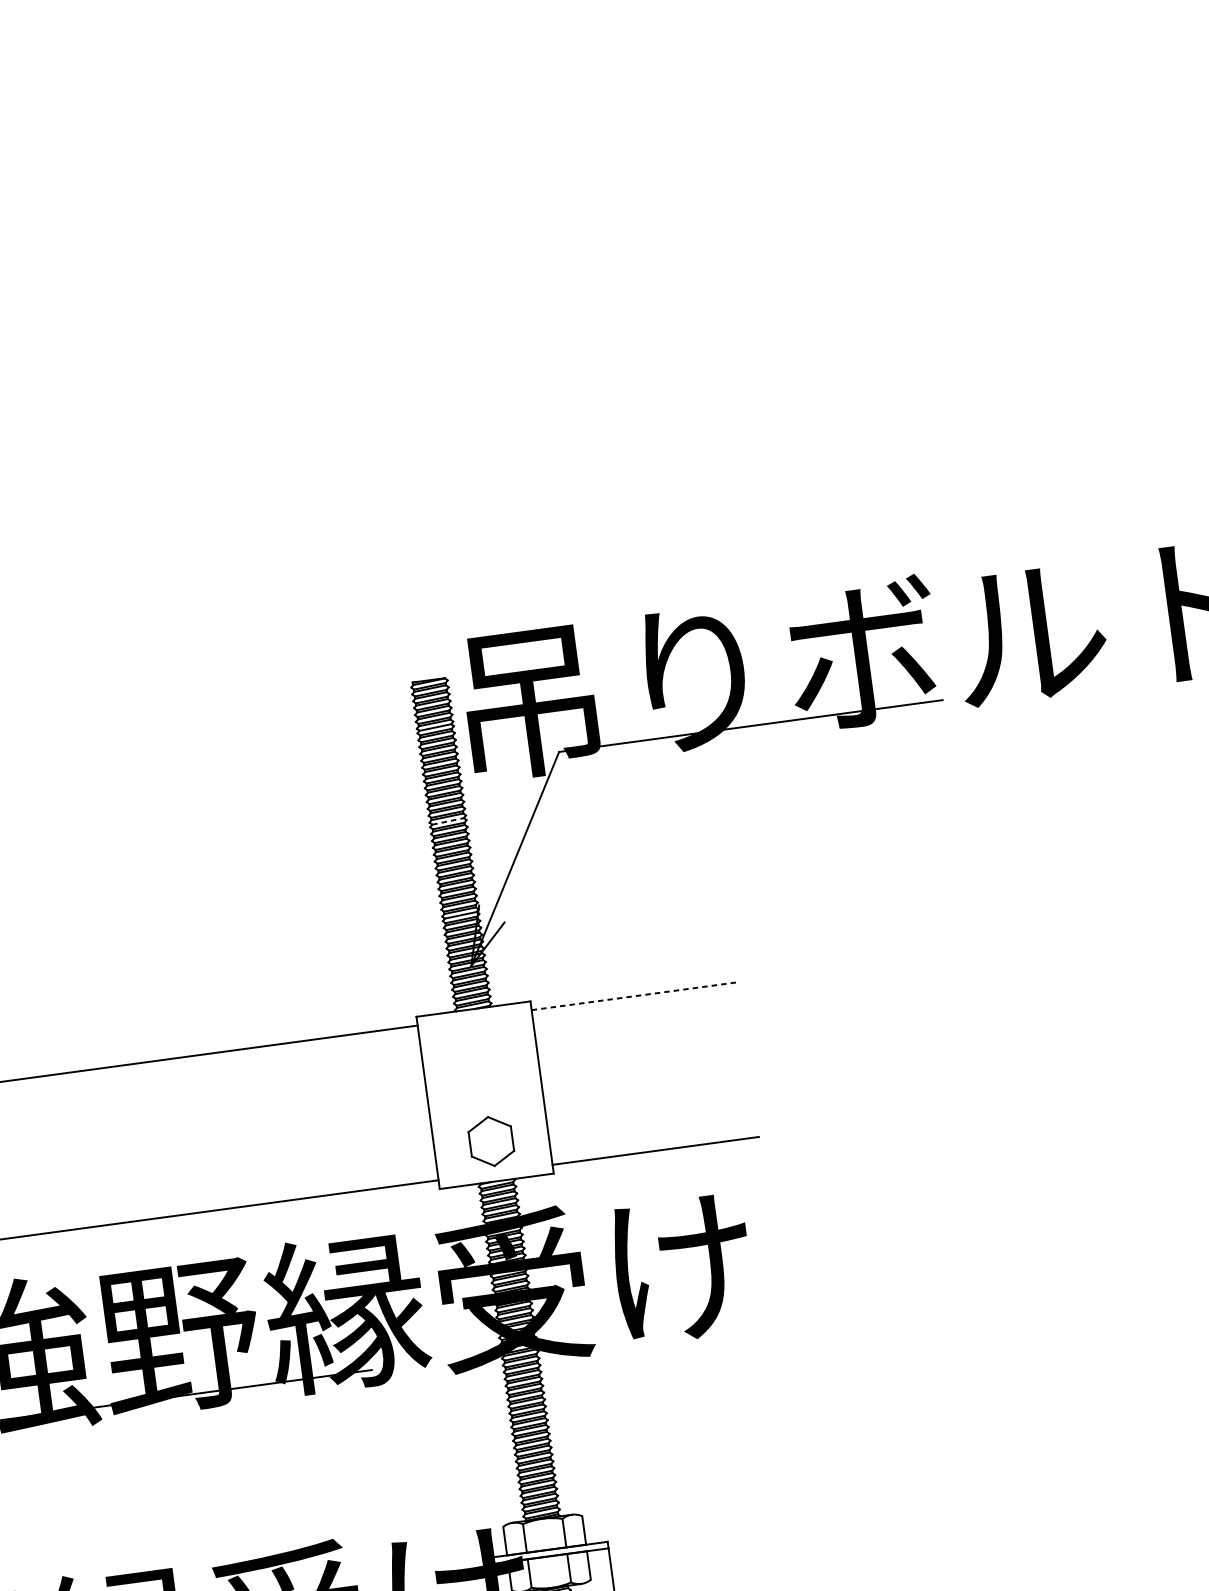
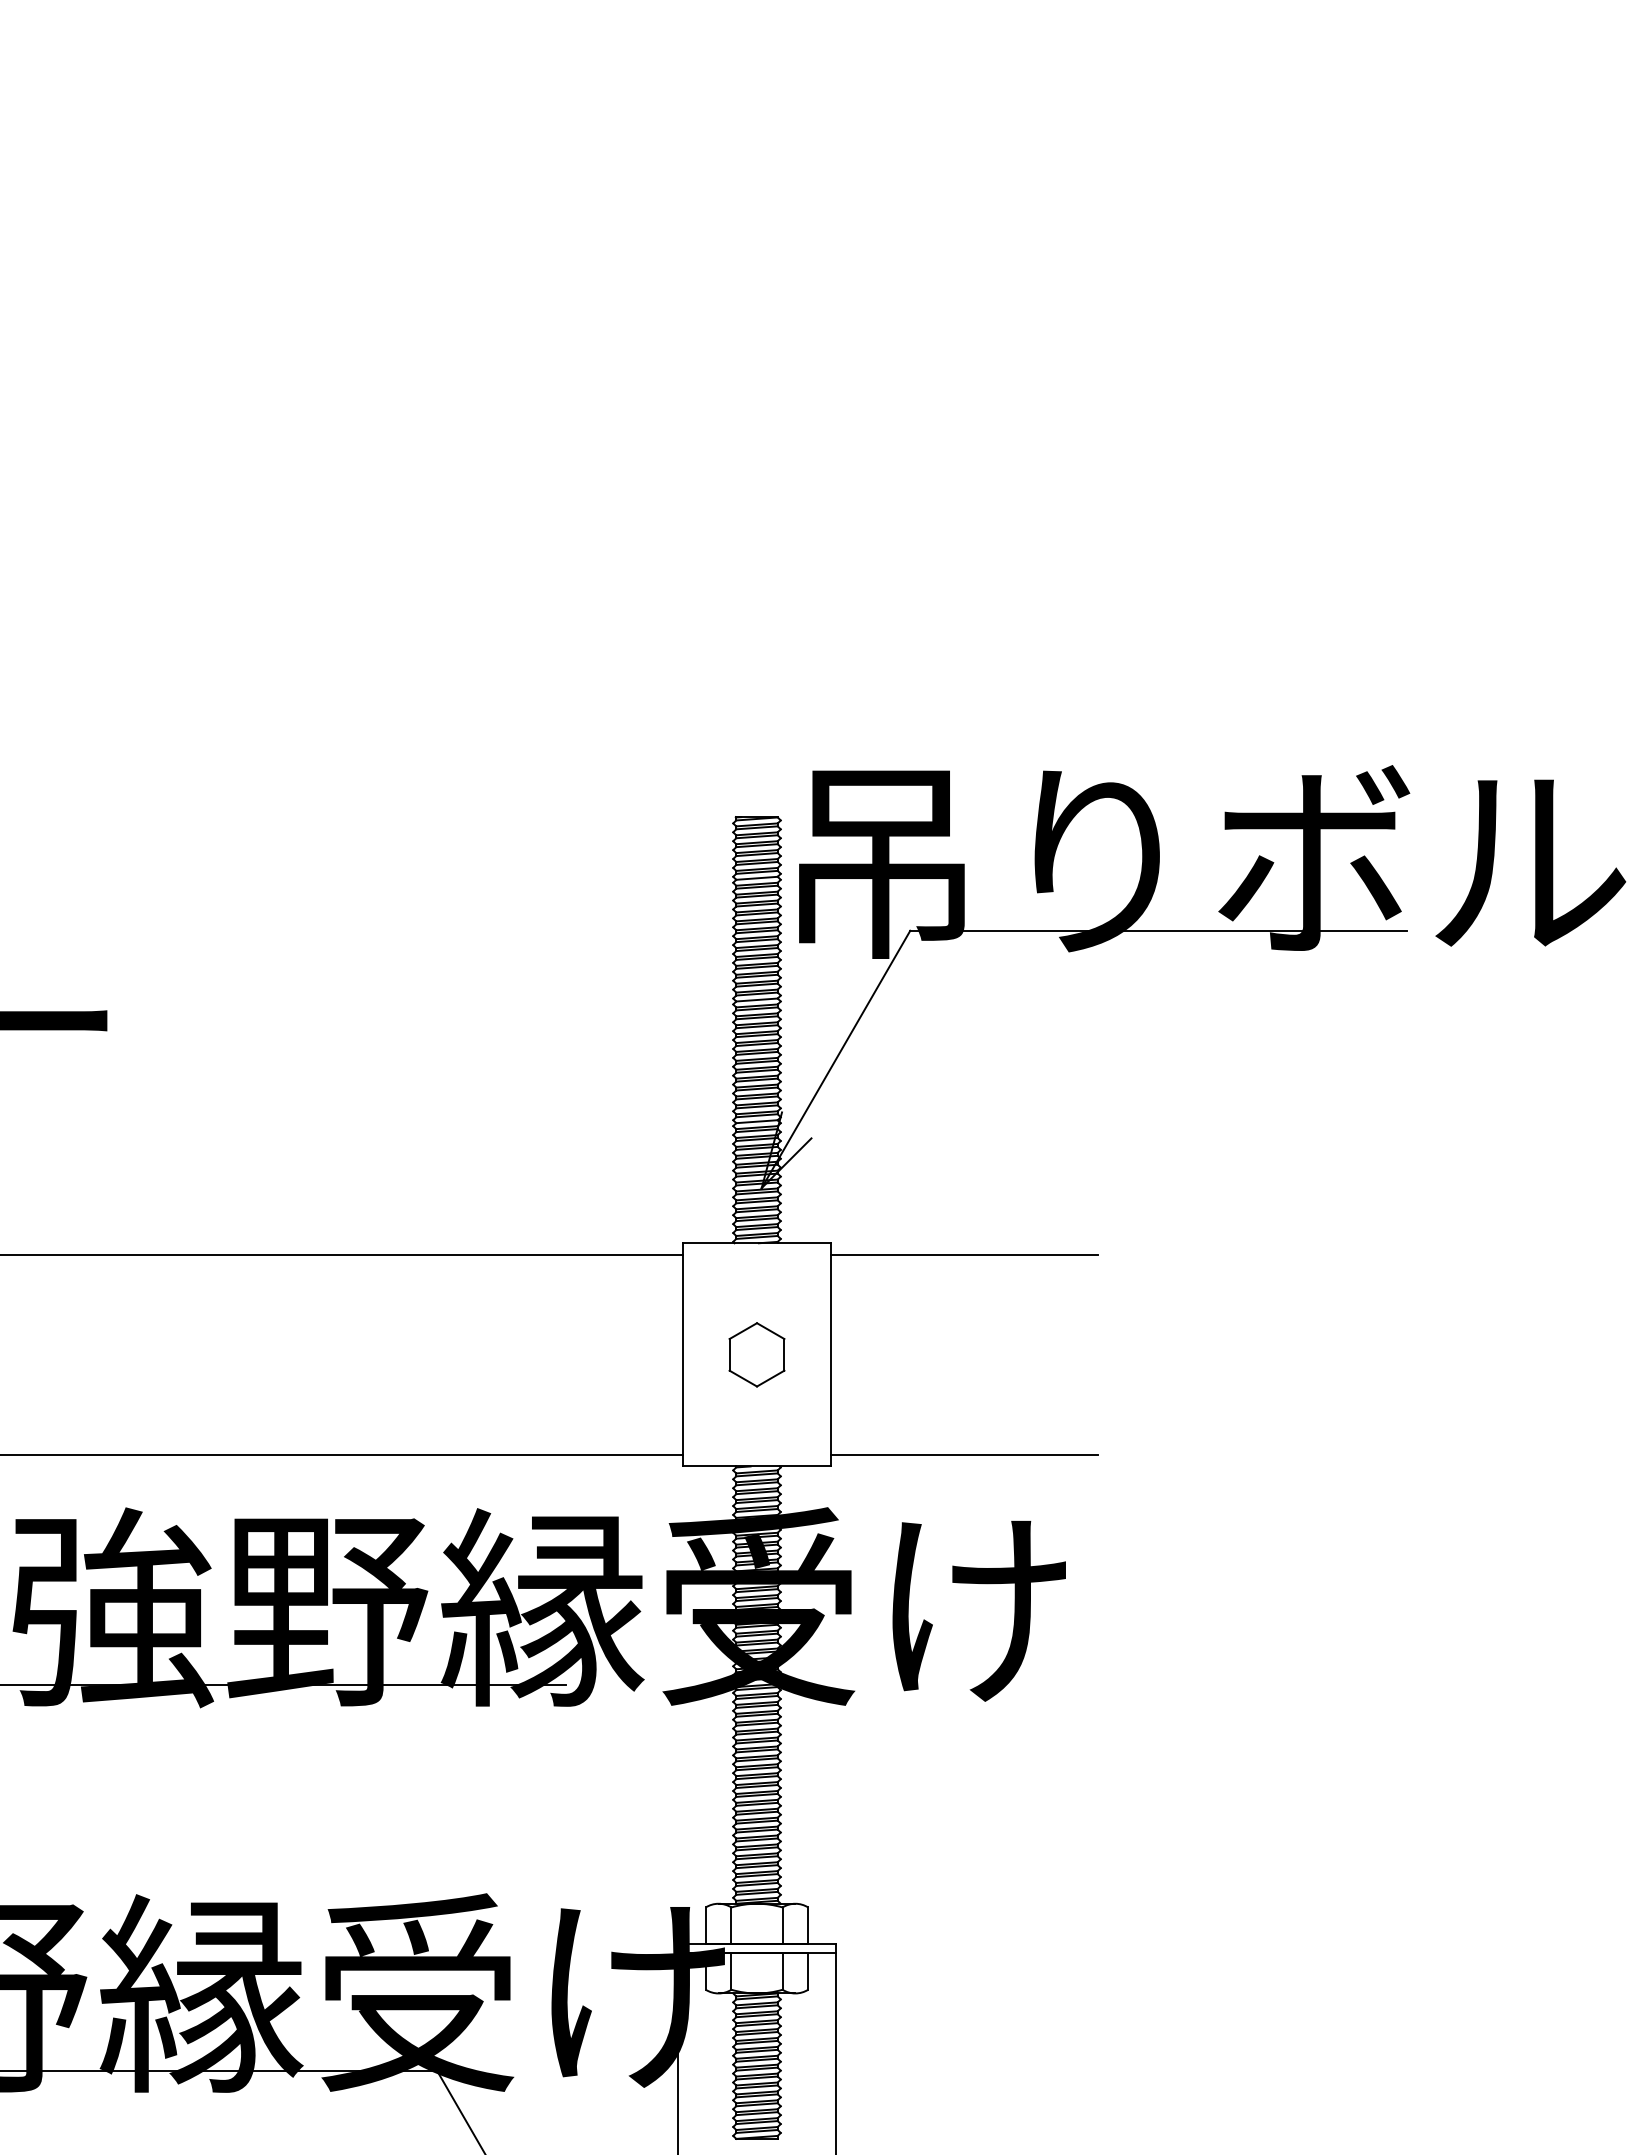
line: (448, 821) -> (757, 1000), dashed -> solid
line: (634, 996) -> (964, 1254), dashed -> solid
part: (490, 1141) -> (756, 1354), moved

